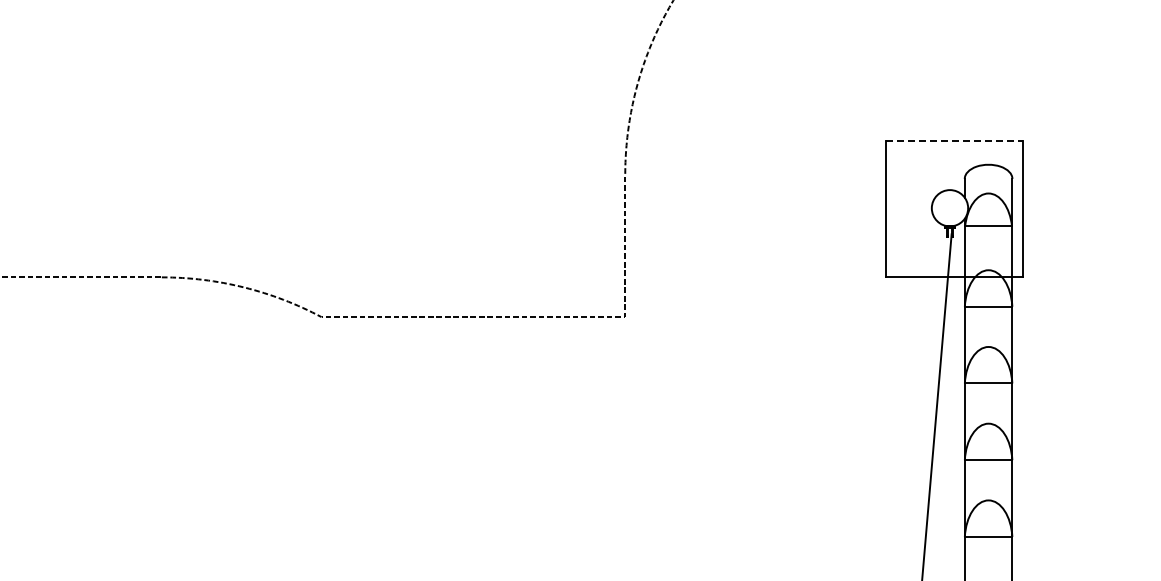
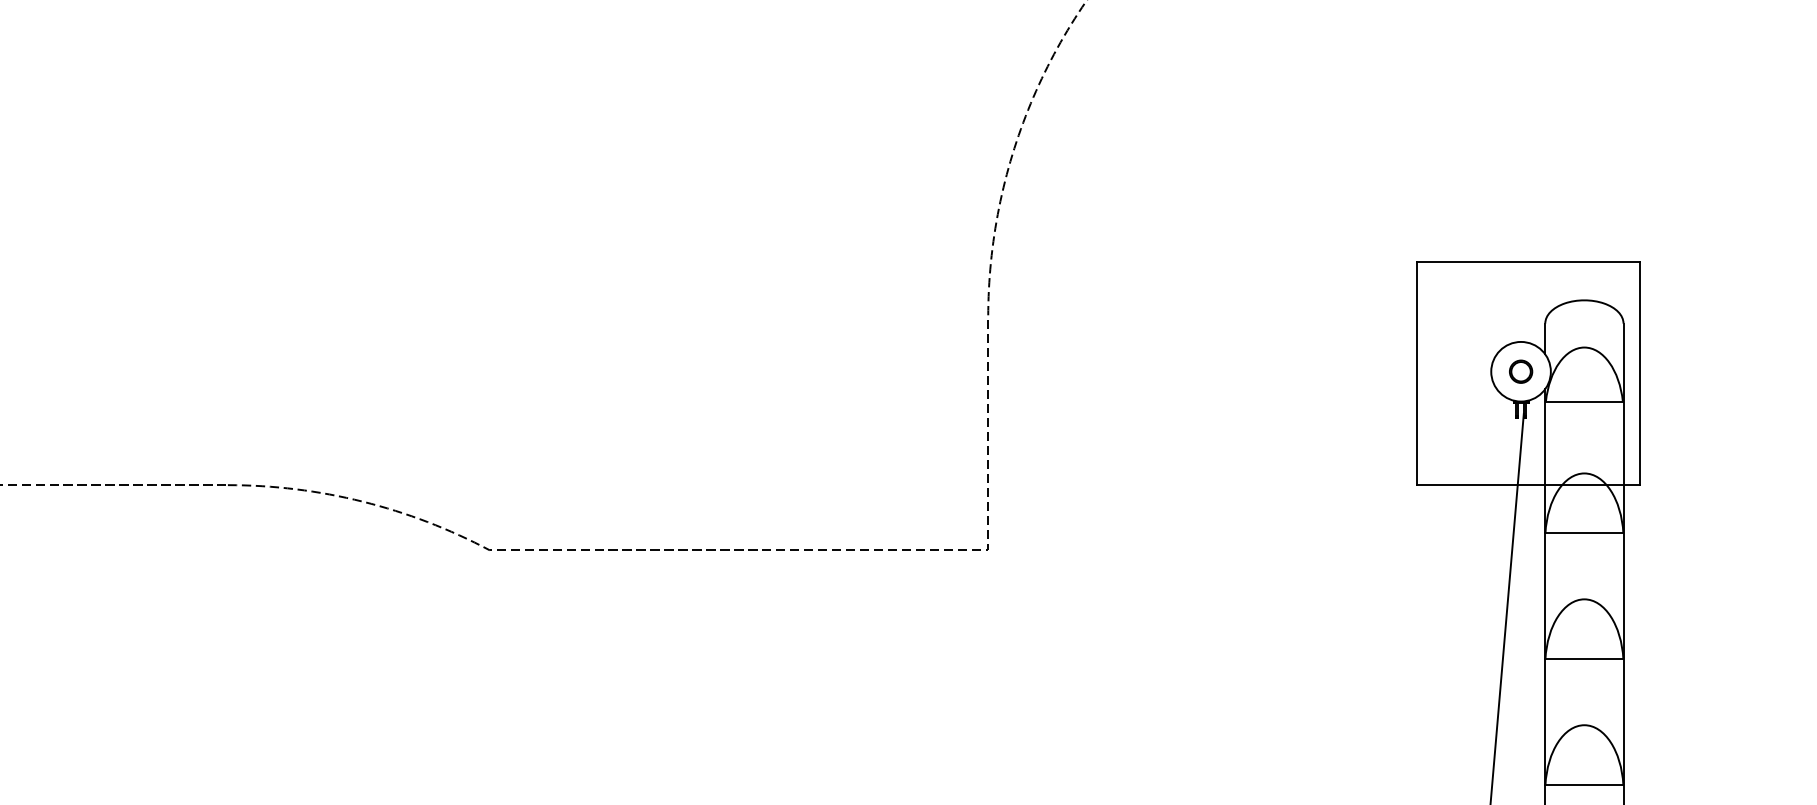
line: (955, 141) -> (1530, 262), dashed -> solid
circle: (949, 207) -> (1520, 370), added

